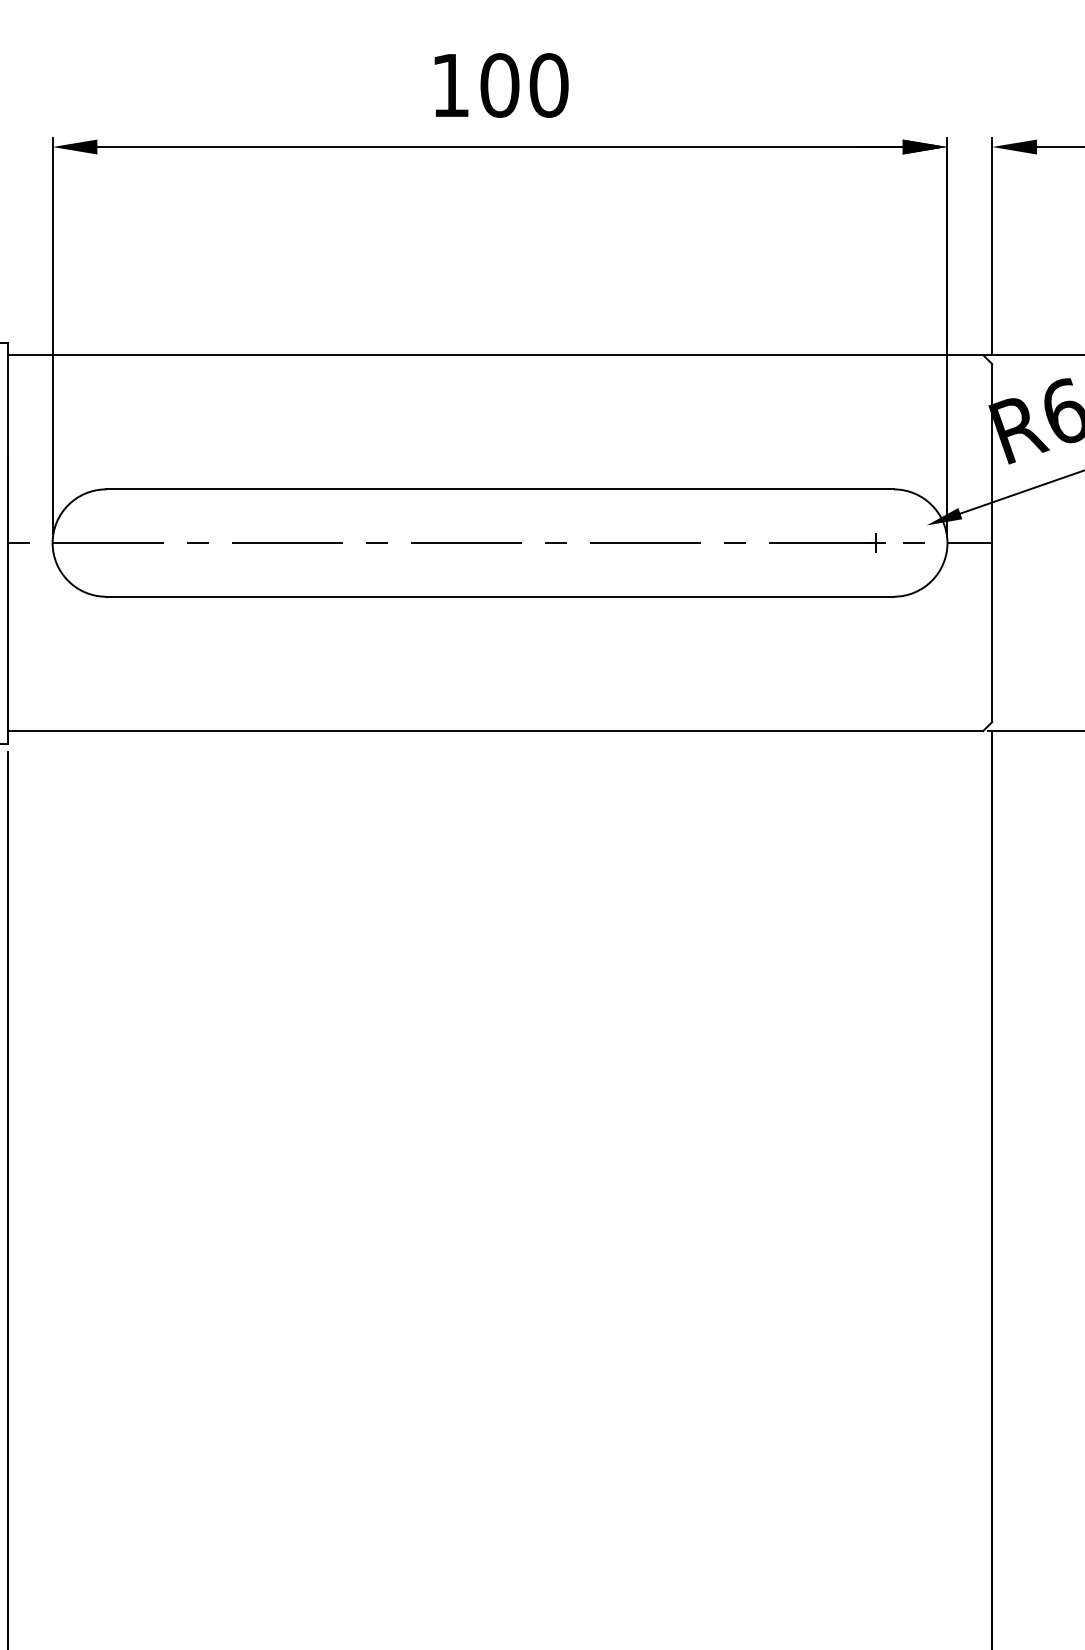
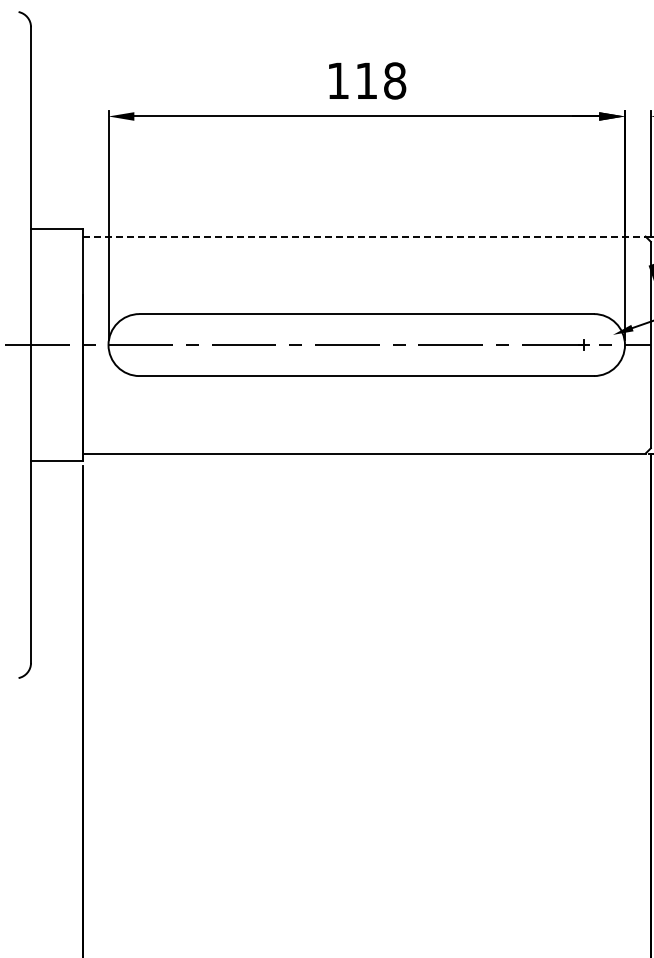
text: (523, 84) -> (380, 80), 100 -> 118
line: (496, 354) -> (364, 236), solid -> dashed

